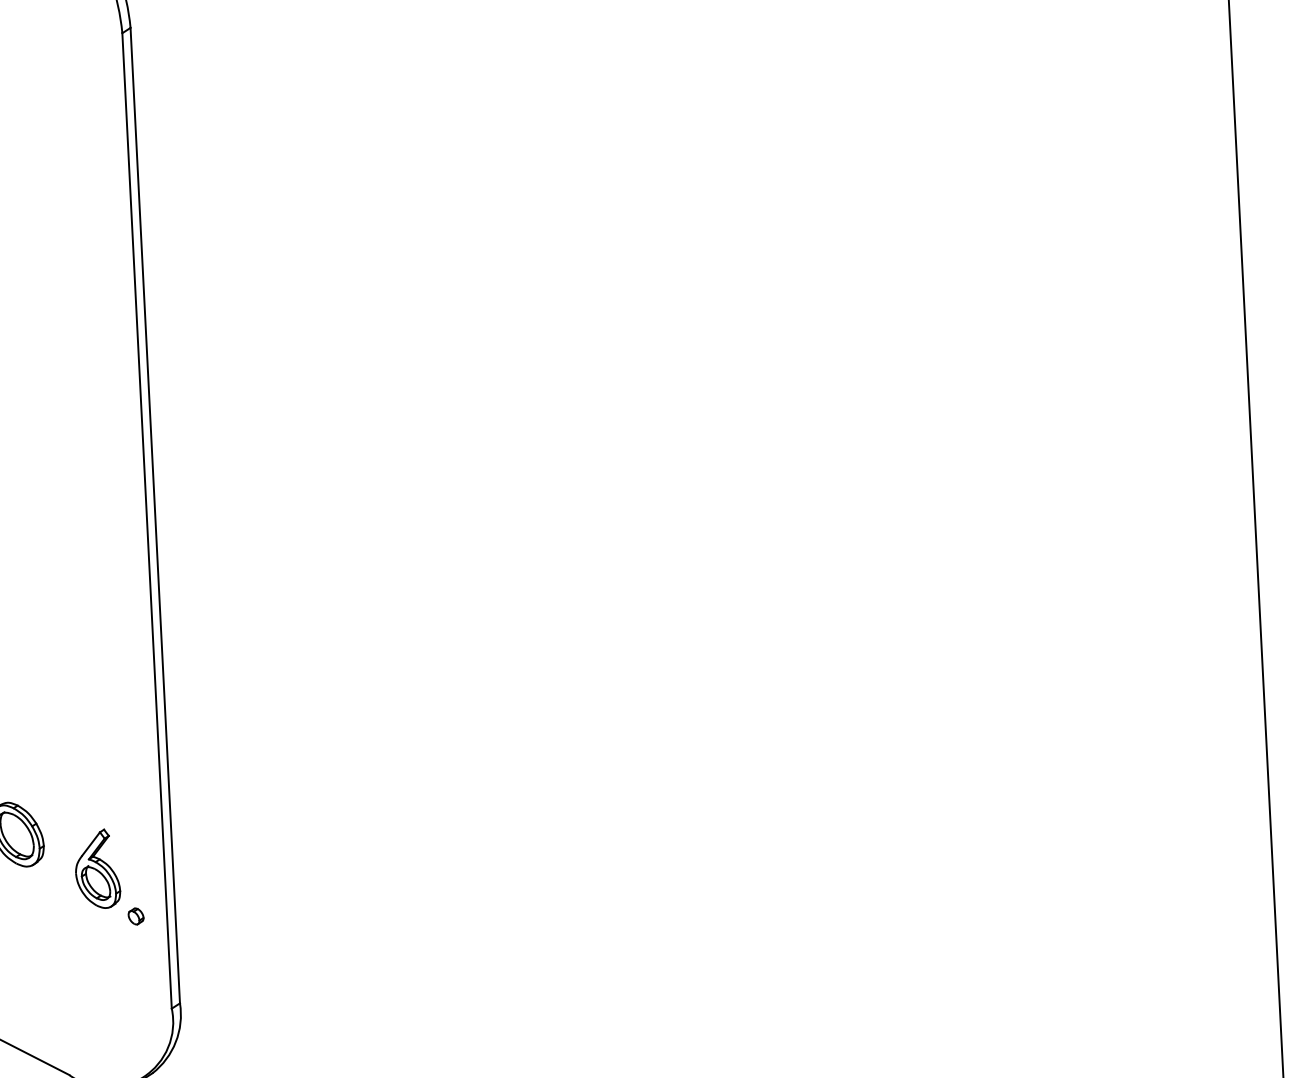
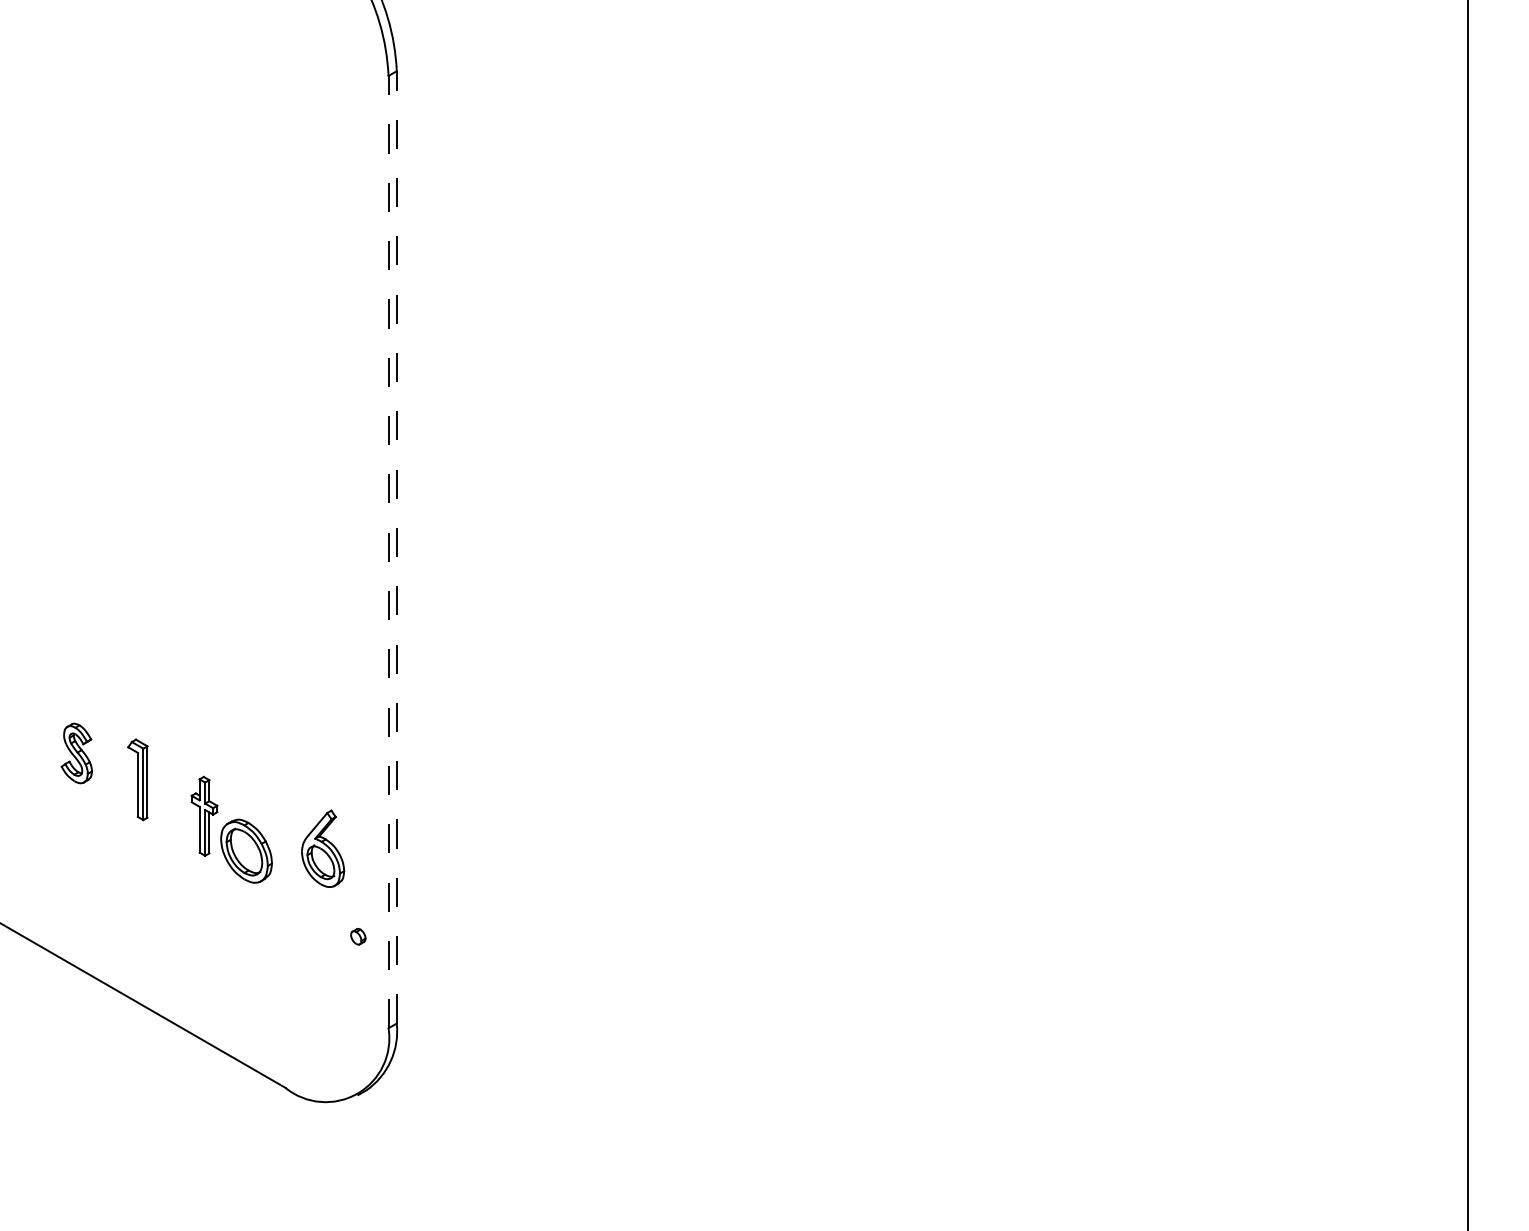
line: (154, 514) -> (396, 546), solid -> dashed
line: (147, 520) -> (388, 551), solid -> dashed
part: (97, 868) -> (323, 848), moved

